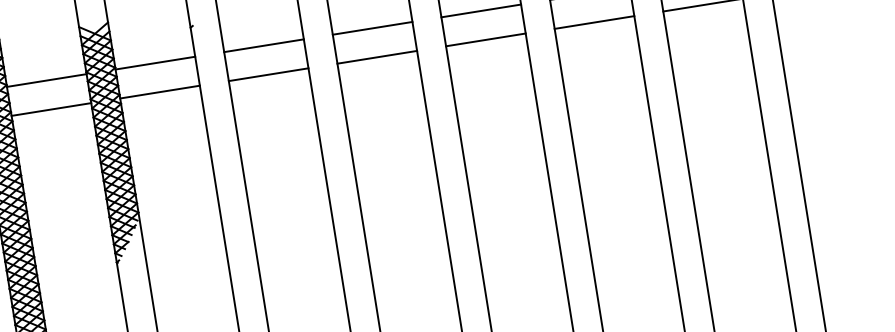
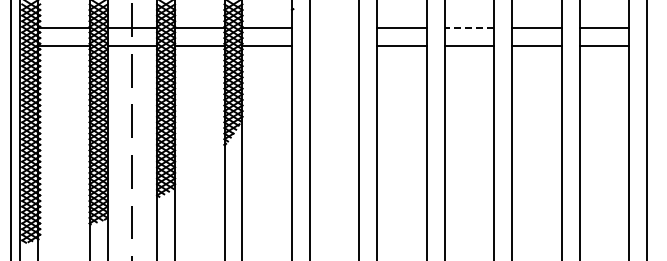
line: (481, 11) -> (469, 28), solid -> dashed
line: (263, 46) -> (334, 28), removed
line: (268, 73) -> (334, 45), removed

